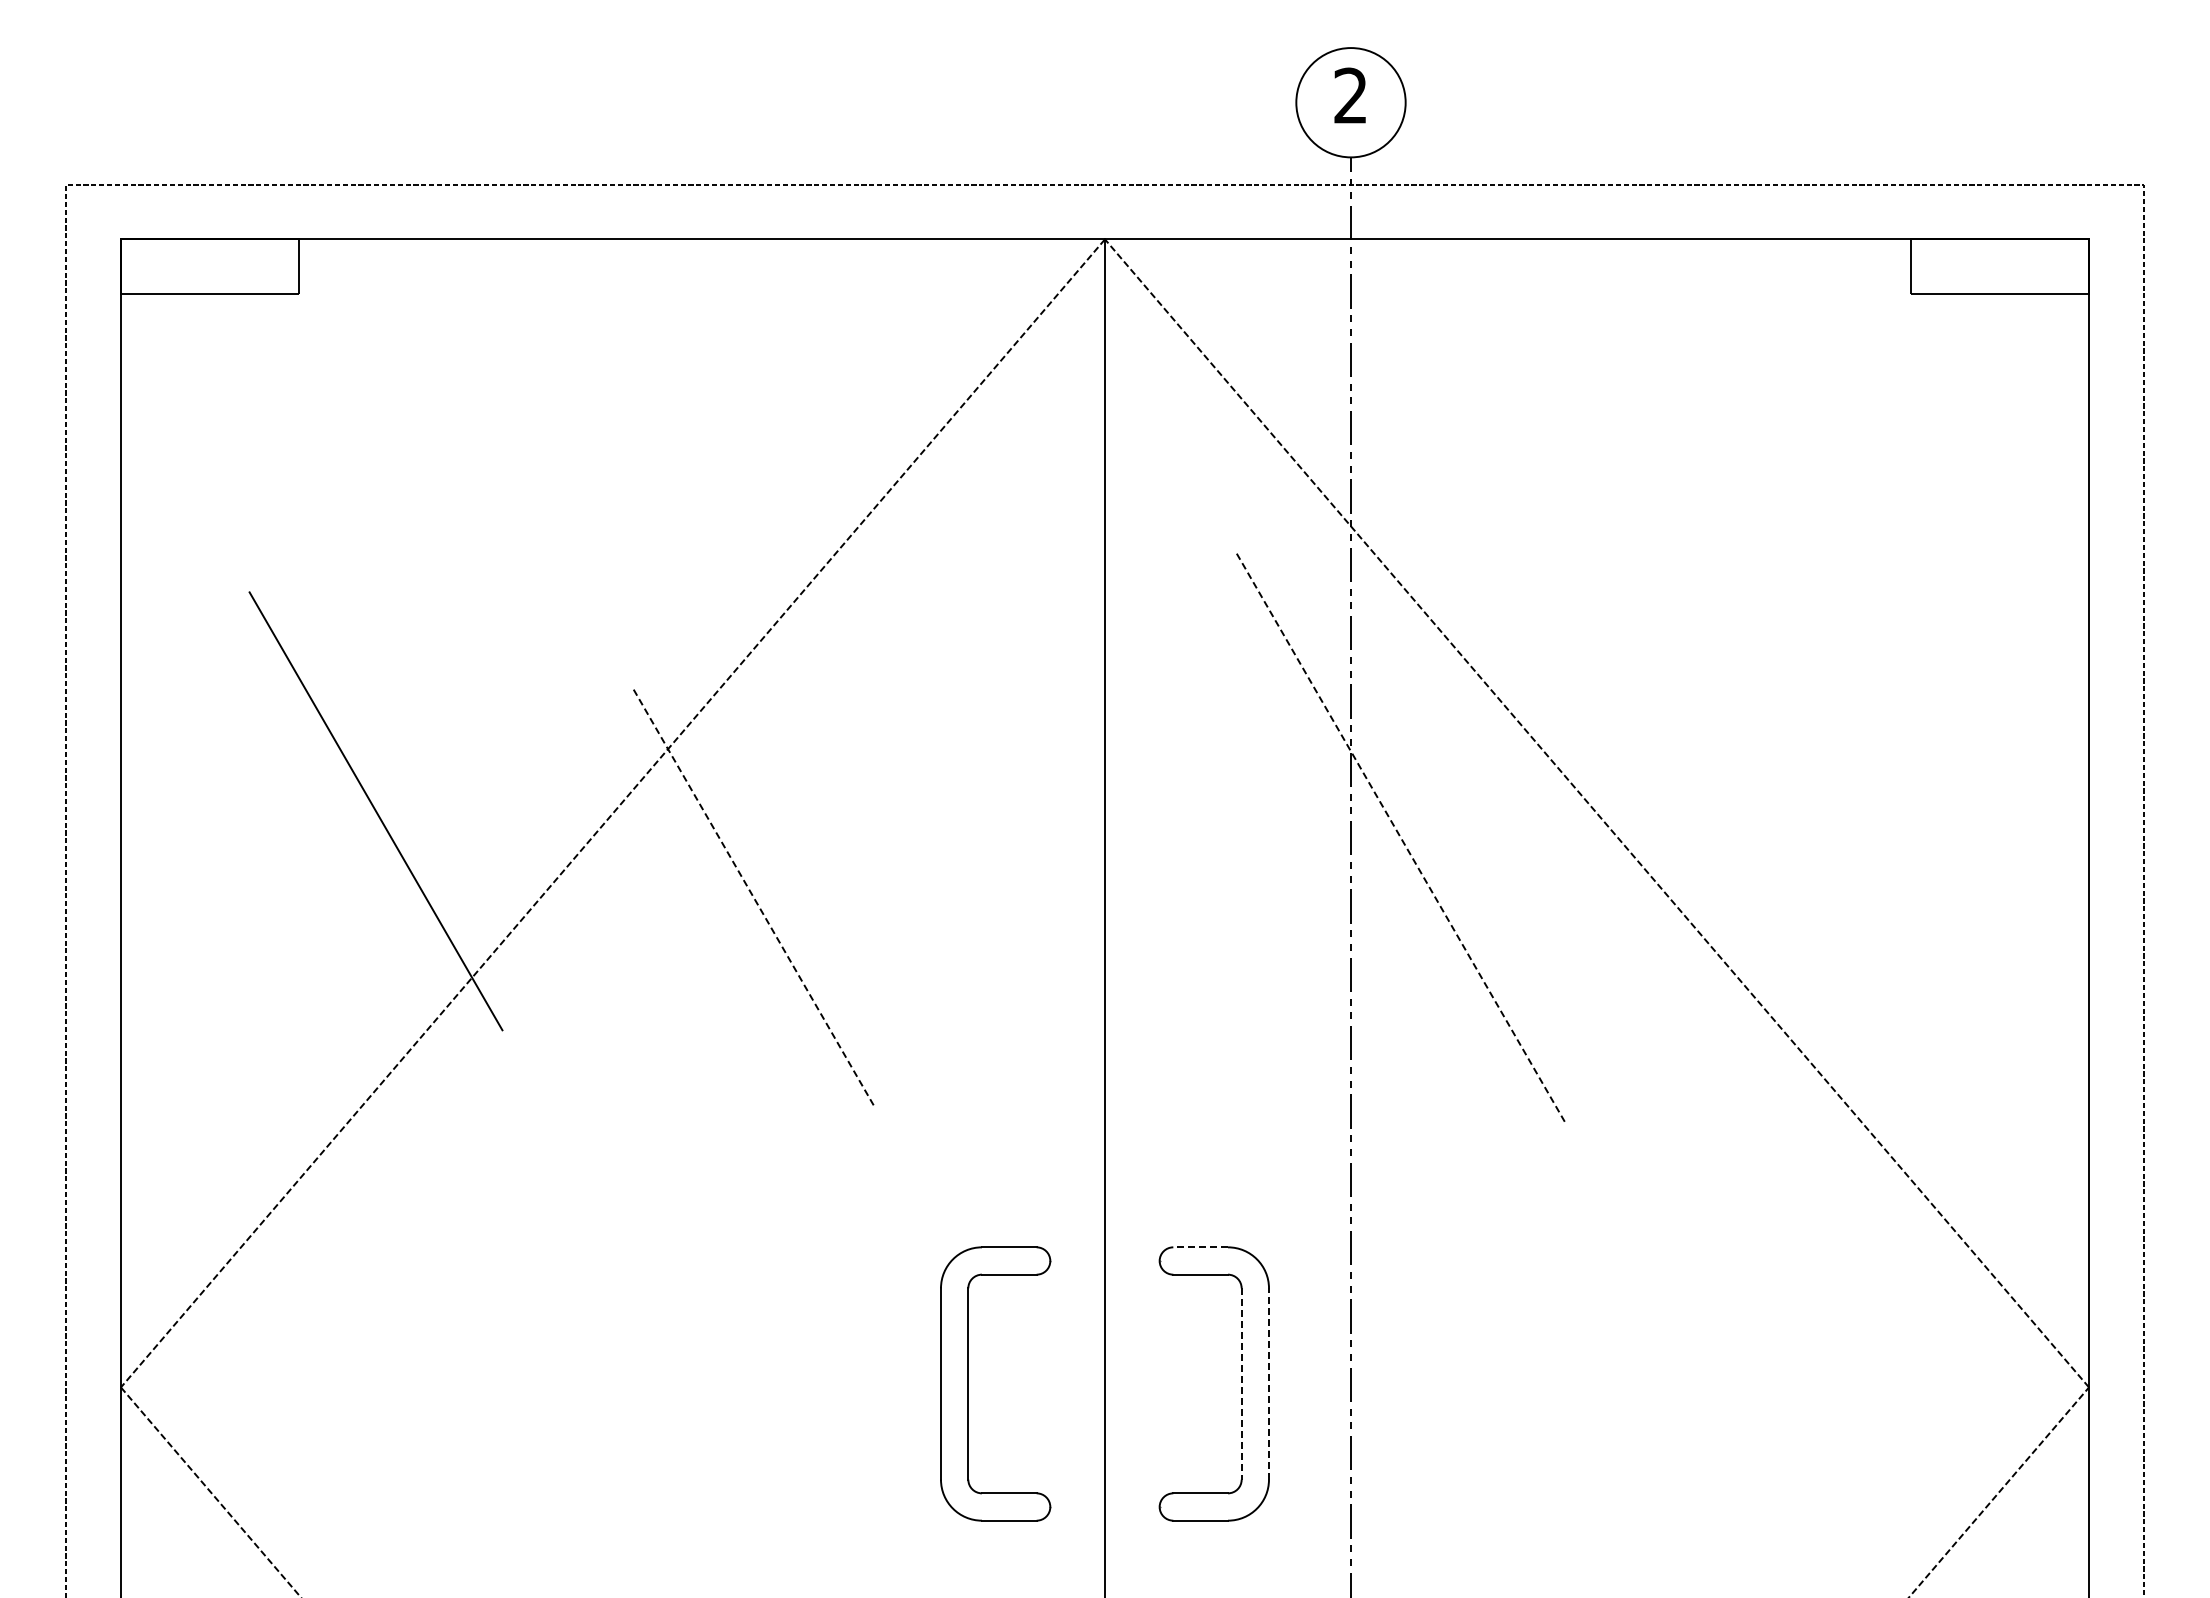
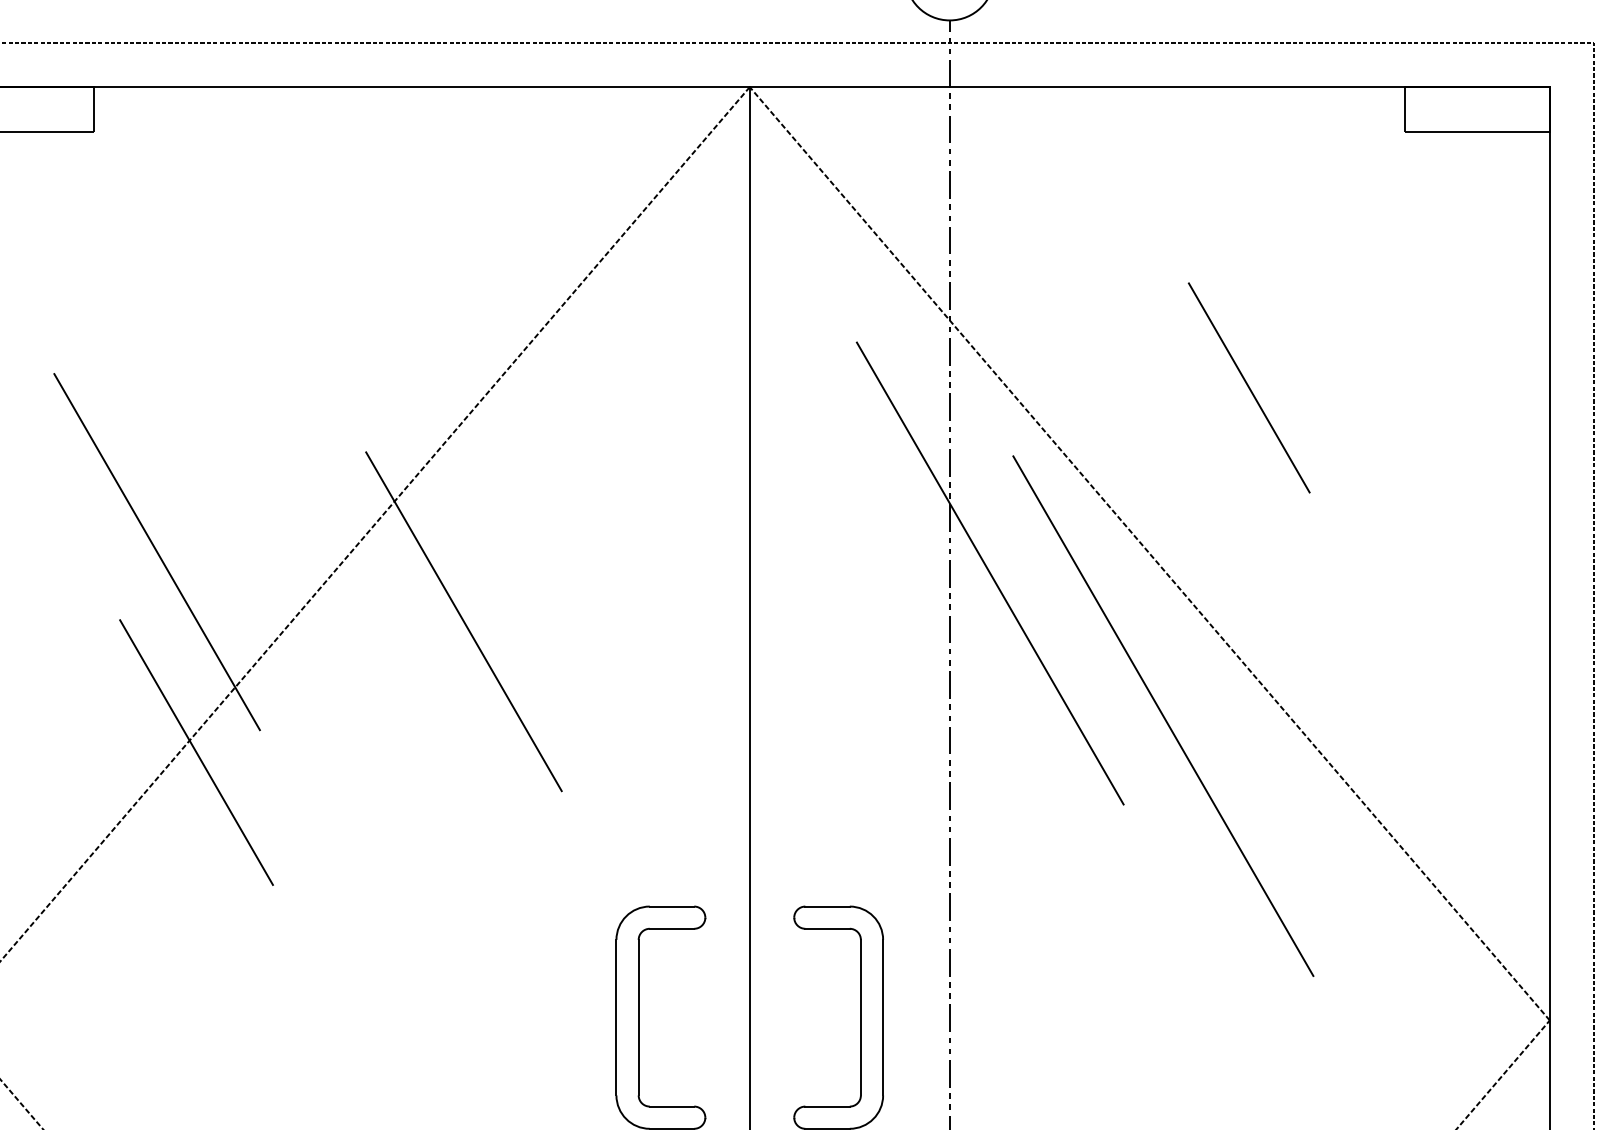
line: (1719, 608) -> (1249, 387), added
line: (1400, 837) -> (990, 573), dashed -> solid
line: (753, 897) -> (464, 622), dashed -> solid
line: (1613, 1012) -> (1163, 715), added
line: (424, 1057) -> (196, 752), added
line: (1200, 1247) -> (827, 906), dashed -> solid
line: (1241, 1384) -> (860, 1018), dashed -> solid
line: (1269, 1384) -> (883, 1018), dashed -> solid

